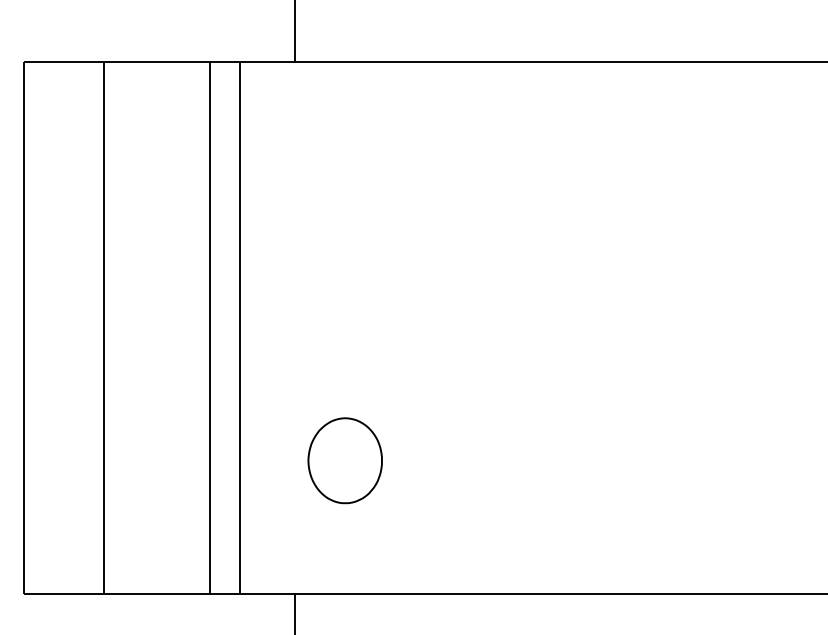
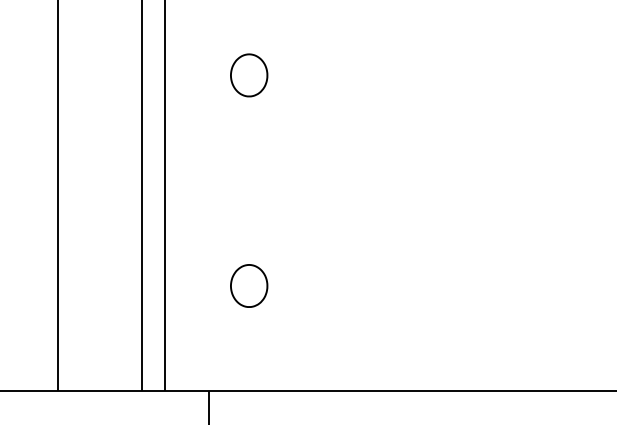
part: (345, 194) -> (249, 74), added
part: (345, 460) -> (249, 285), size x0.62

